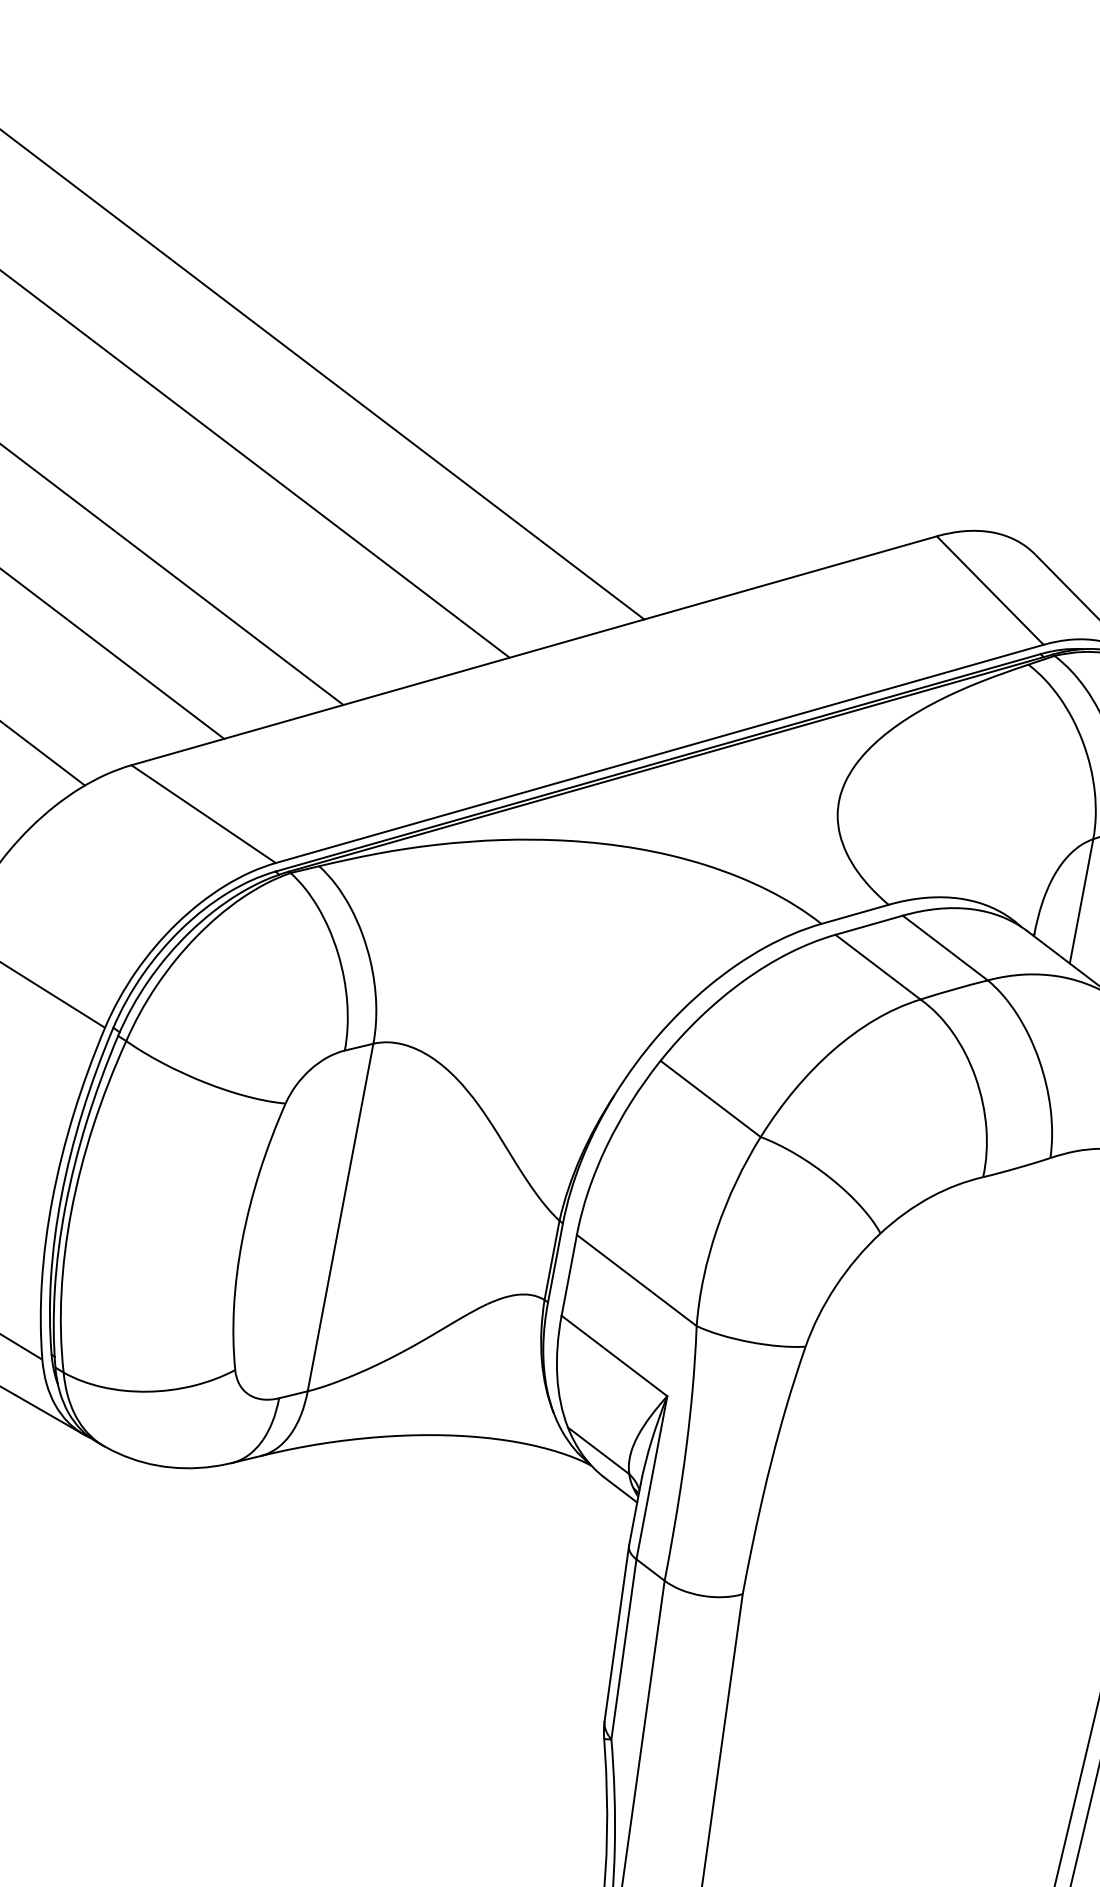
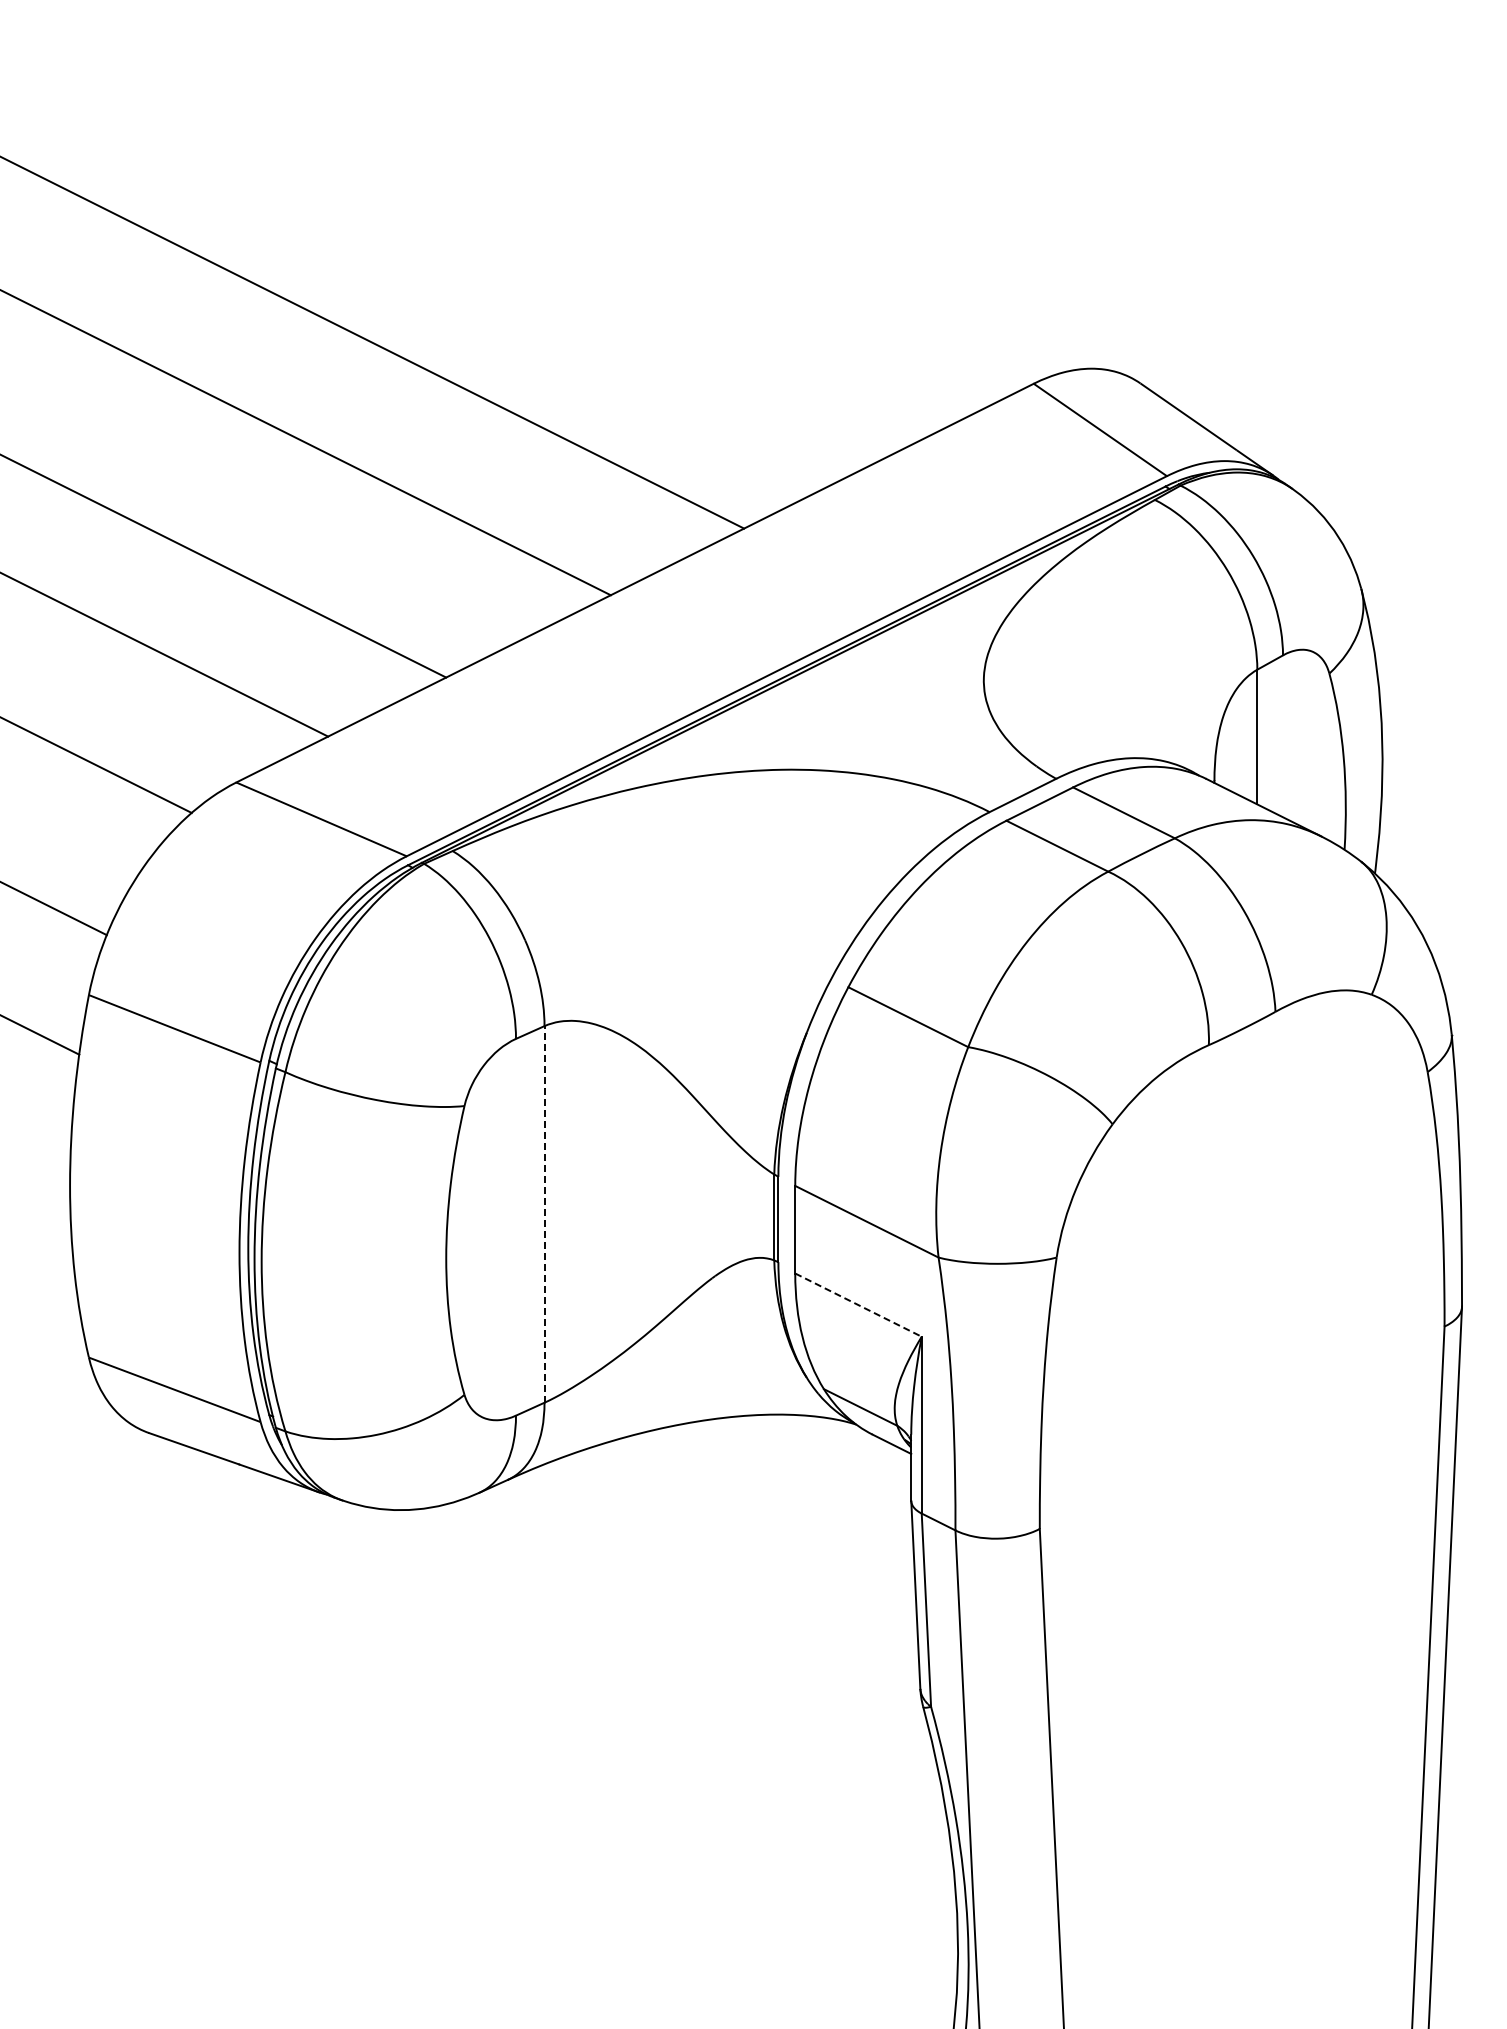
line: (340, 1216) -> (544, 1213), solid -> dashed
line: (614, 1356) -> (858, 1305), solid -> dashed

